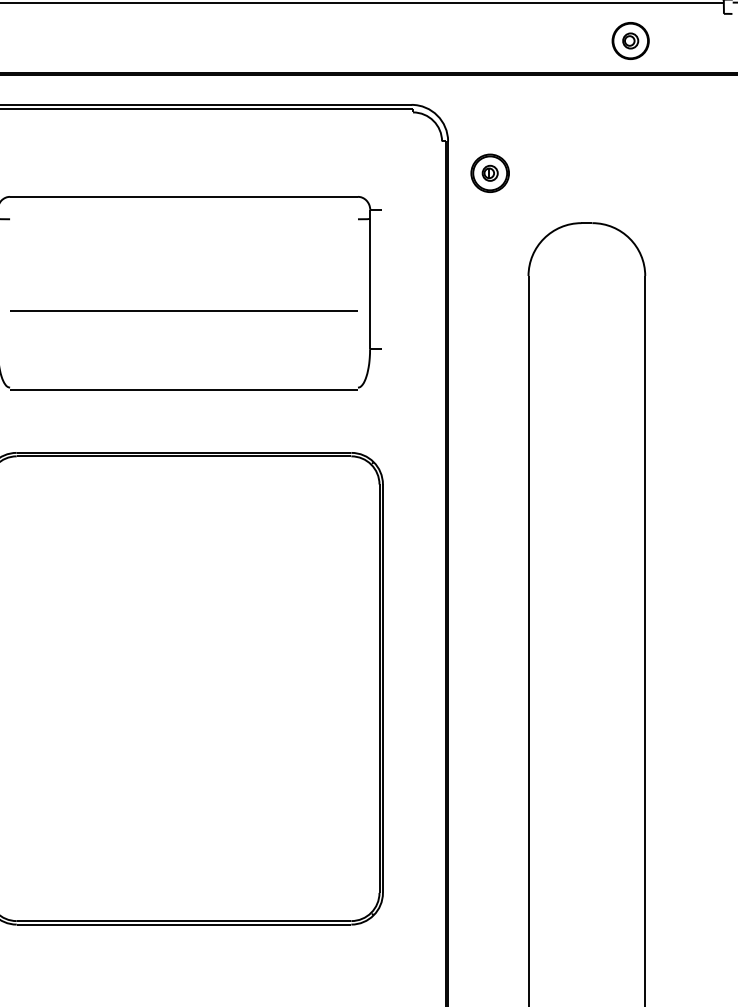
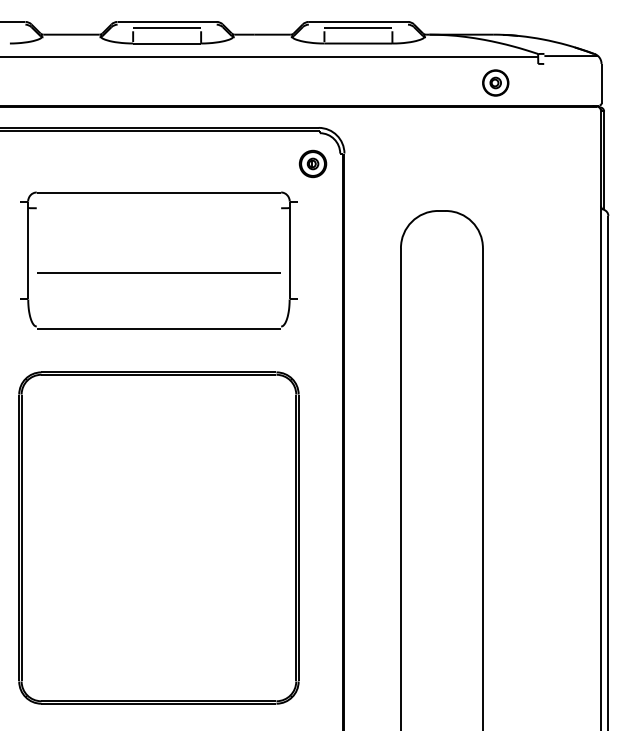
part: (630, 40) -> (495, 82), moved
part: (489, 172) -> (312, 163), moved

